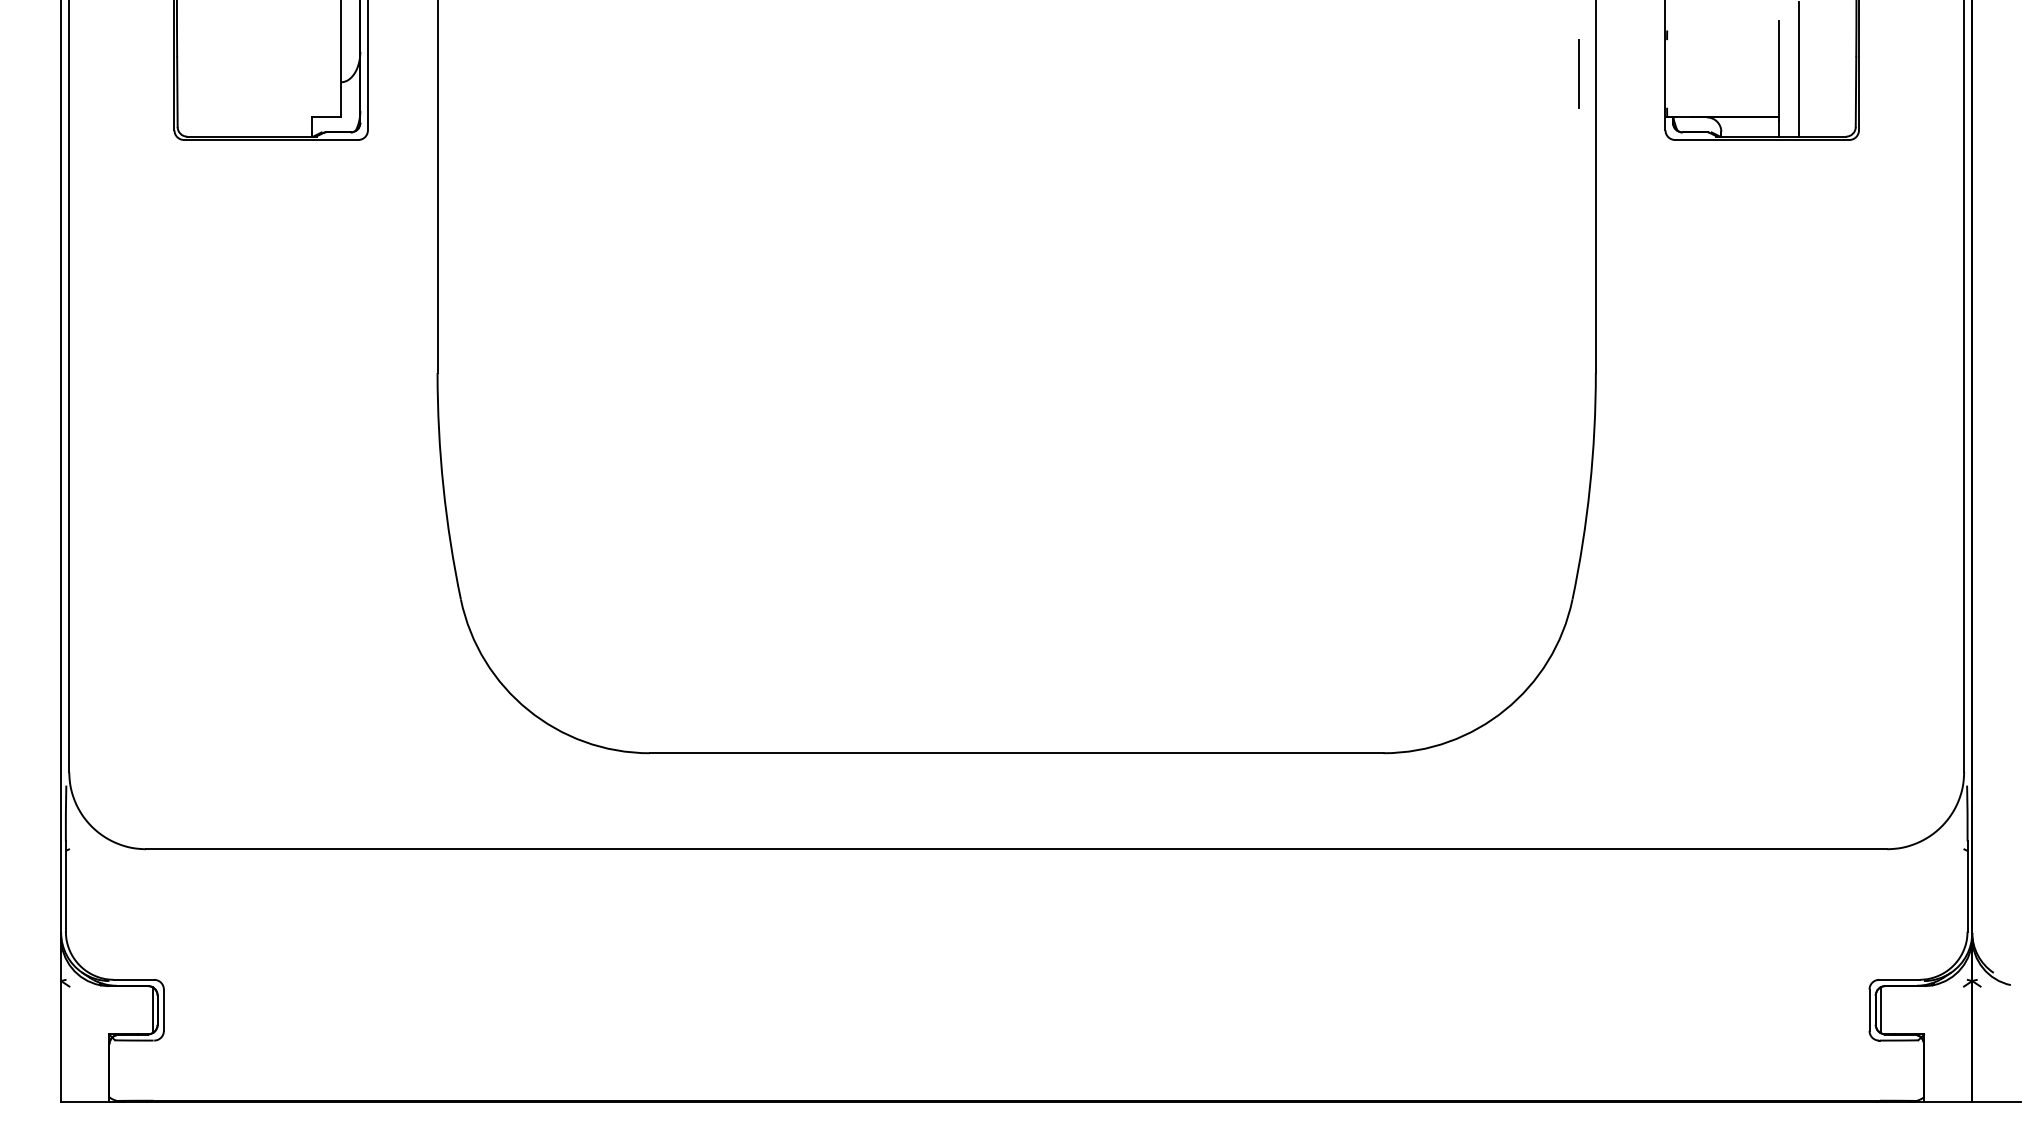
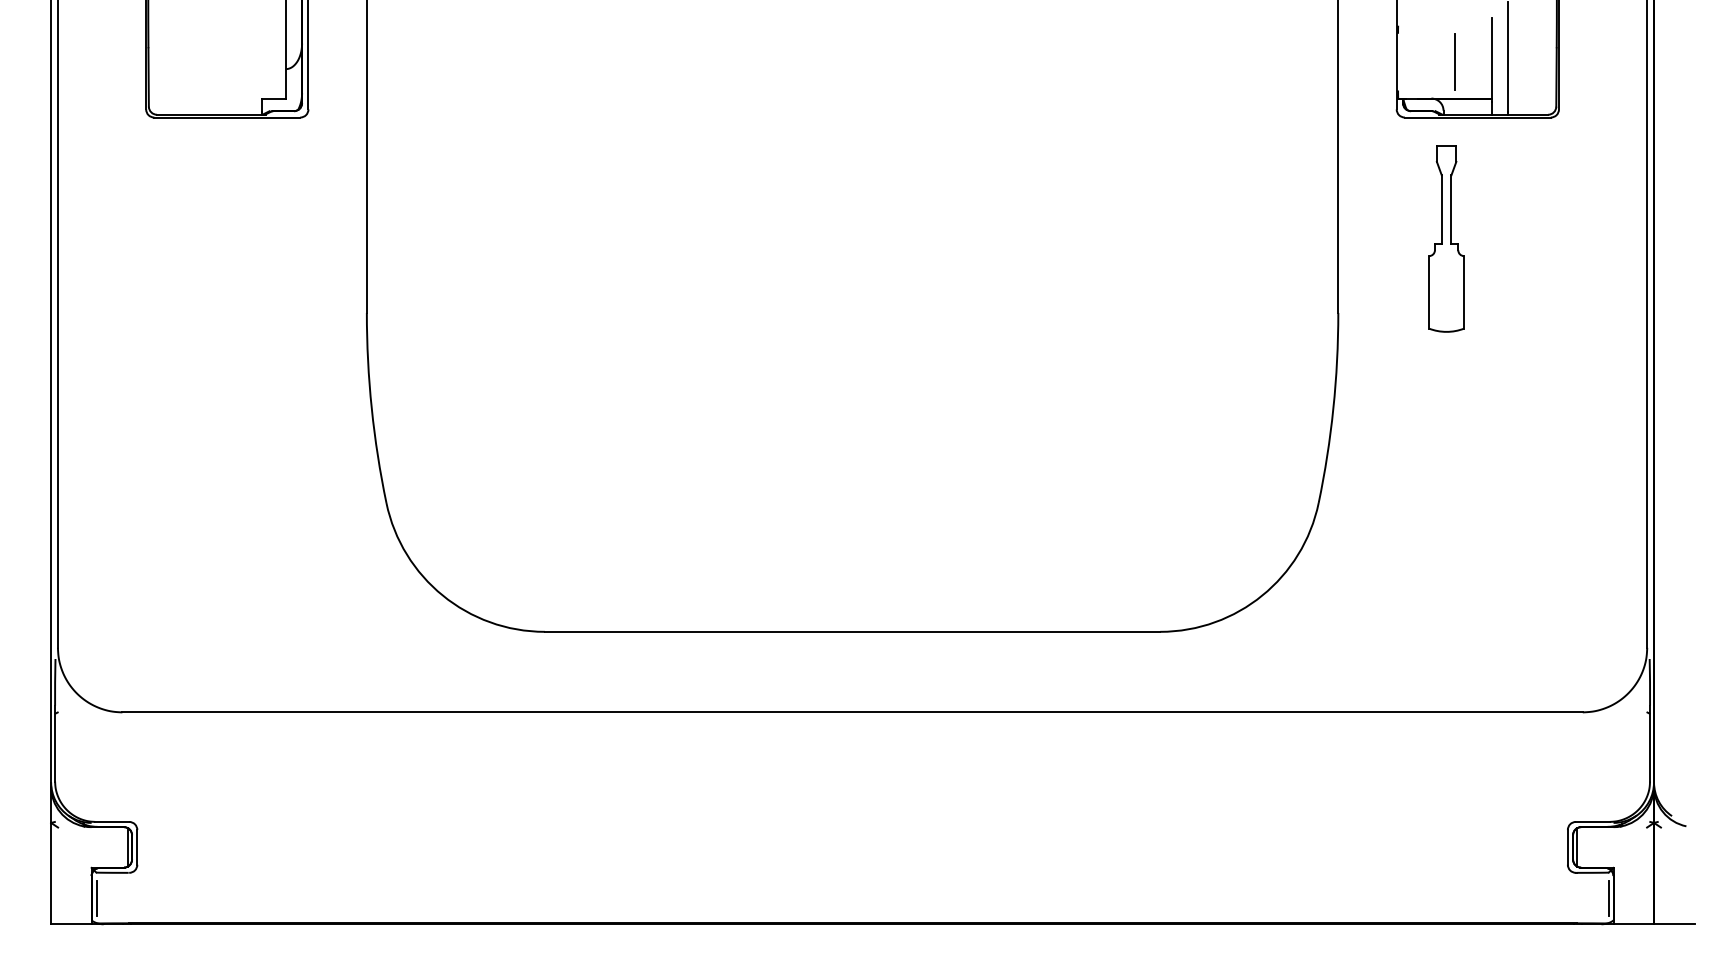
line: (1578, 73) -> (1454, 61), moved
part: (1724, 284) -> (1446, 238), added
line: (115, 1070) -> (96, 897), added
line: (1918, 1070) -> (1608, 897), added

